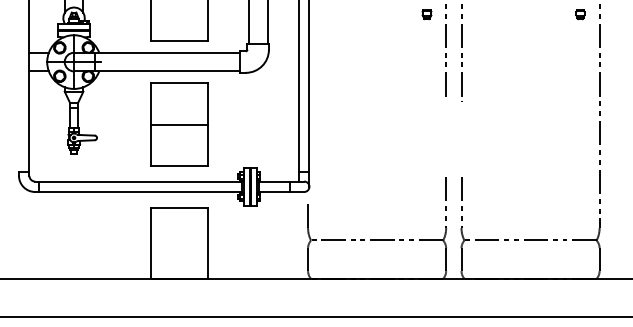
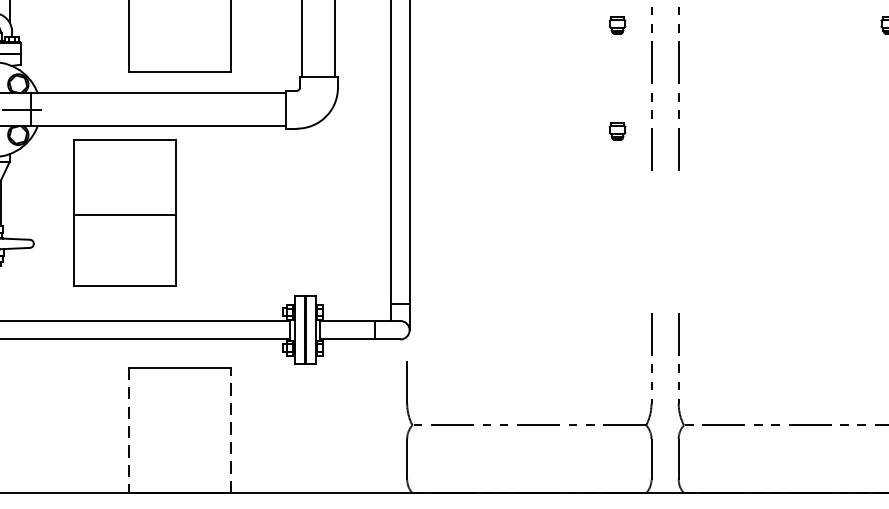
part: (426, 74) -> (616, 131), added
part: (179, 124) -> (124, 212), moved
line: (208, 242) -> (231, 428), solid -> dashed
line: (150, 243) -> (128, 430), solid -> dashed

